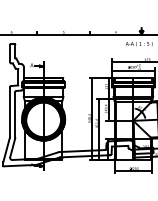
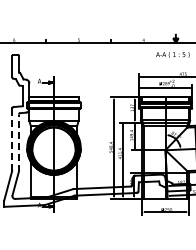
line: (10, 112) -> (12, 140), solid -> dashed
line: (15, 115) -> (18, 143), solid -> dashed

